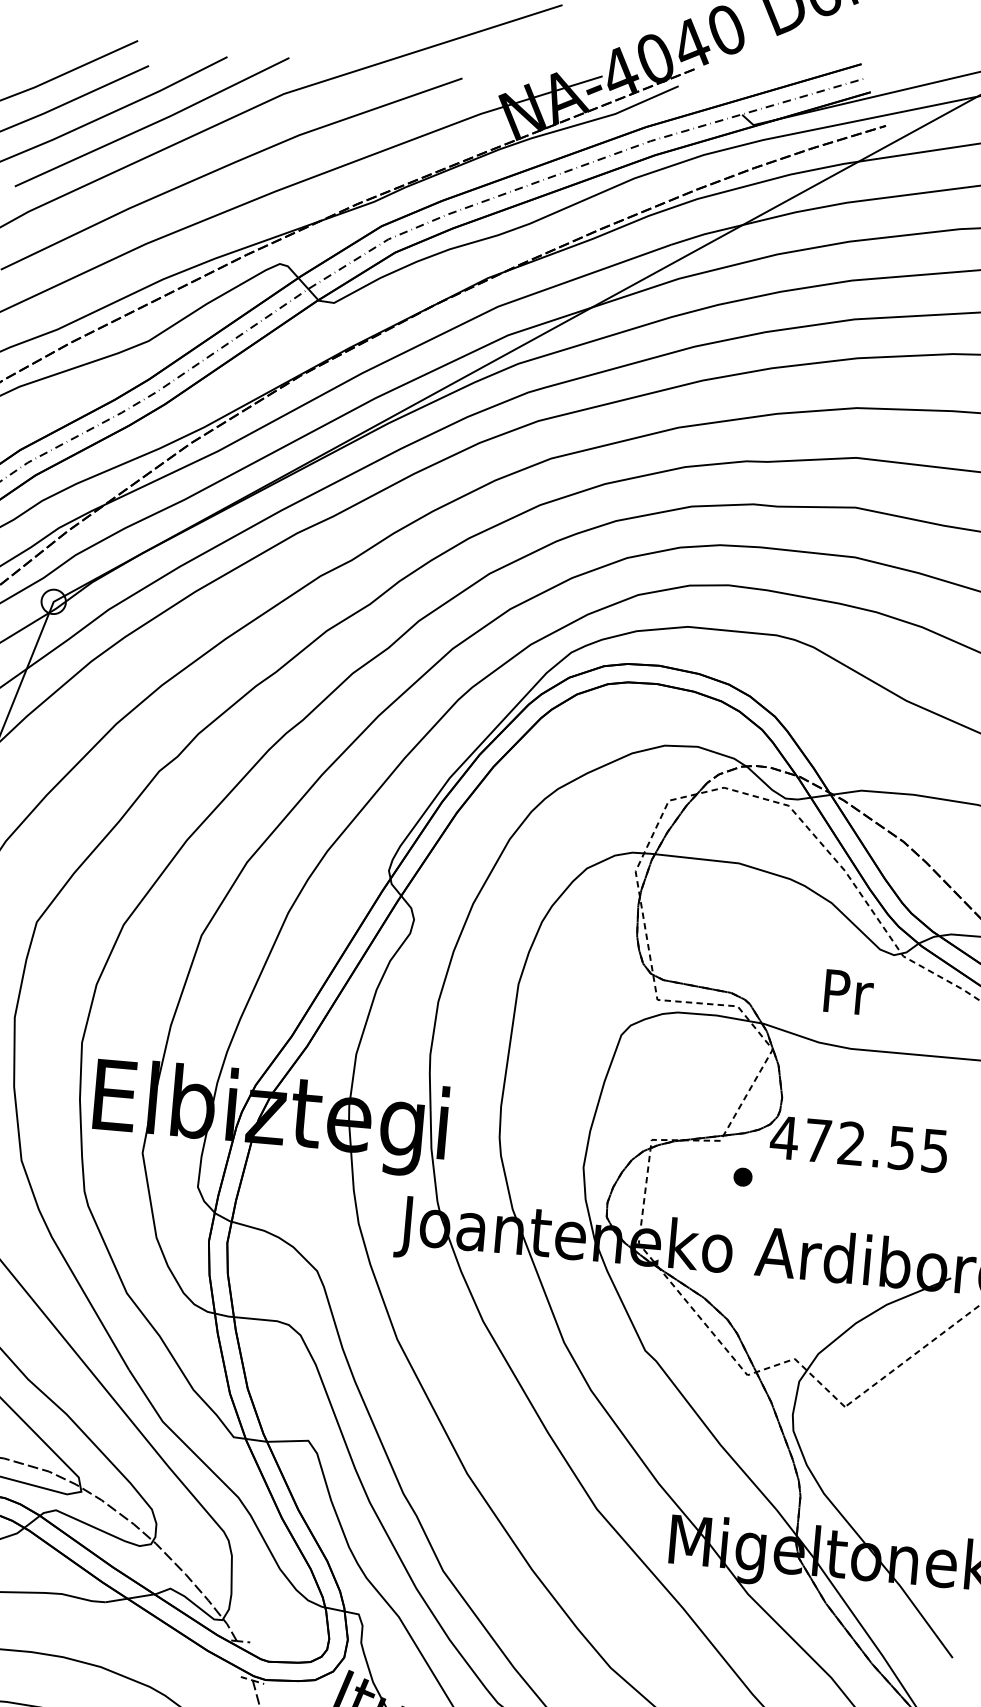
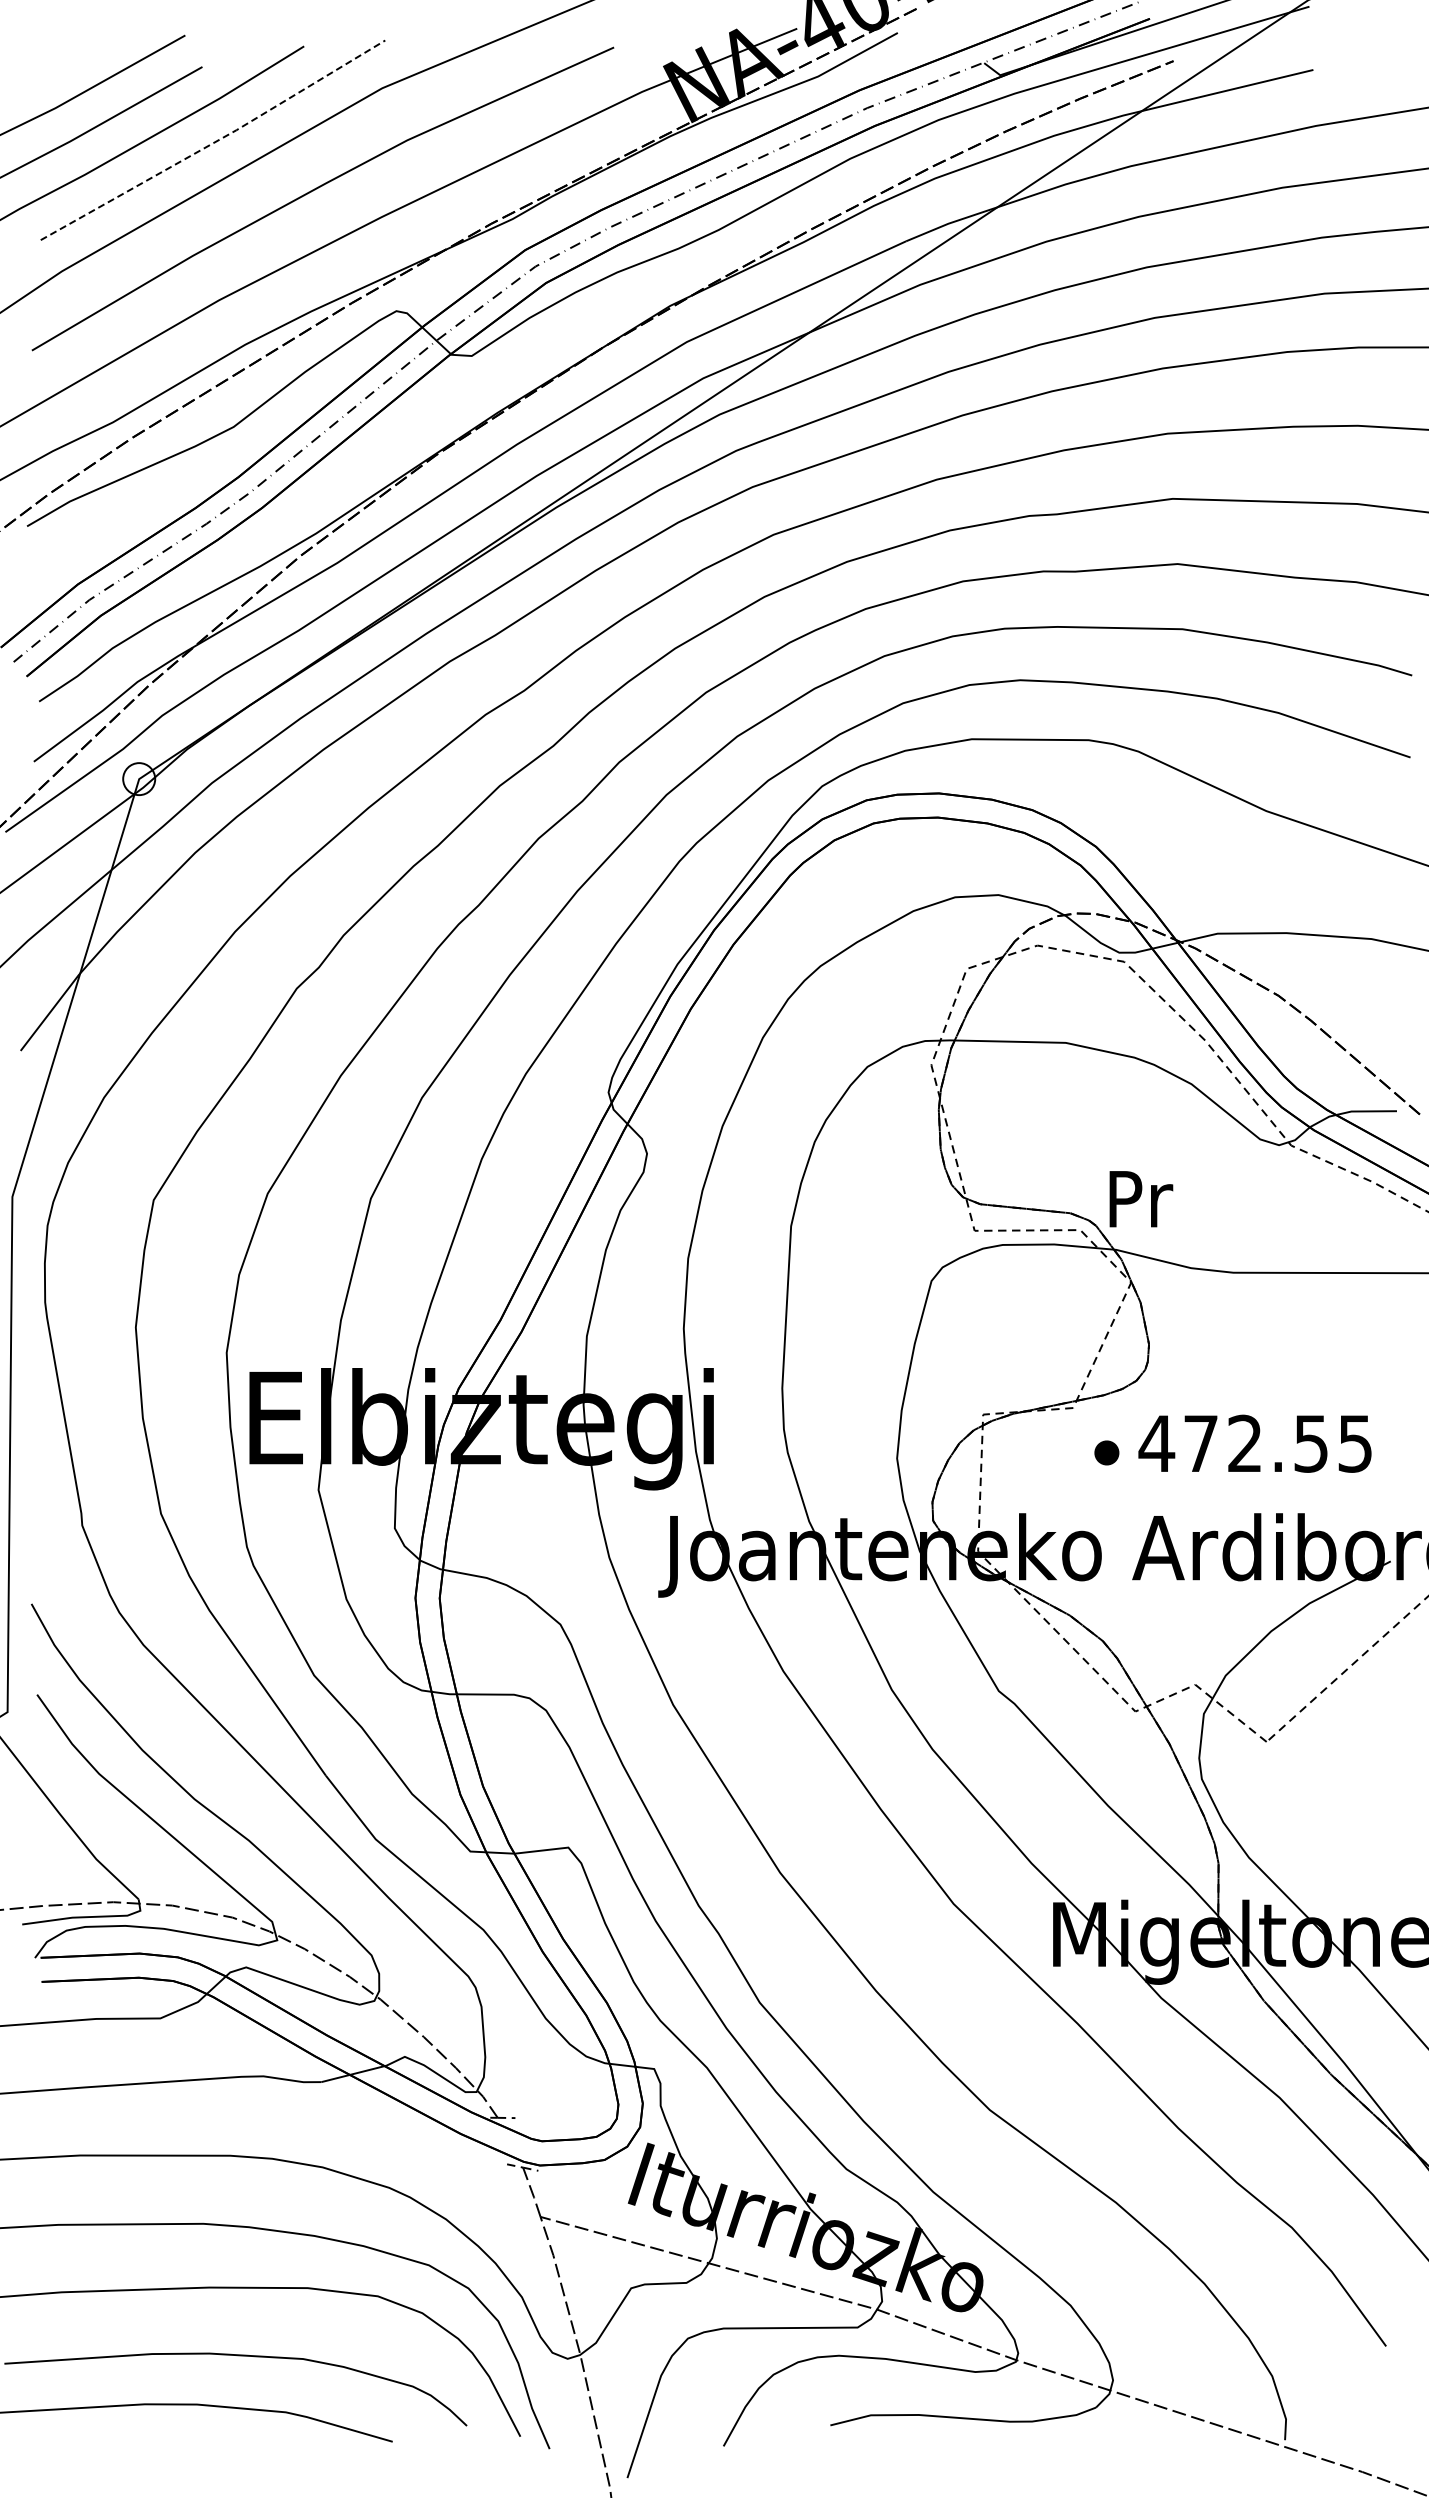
line: (153, 123) -> (214, 142), solid -> dashed
text: (849, 992) -> (1141, 1199), moved
text: (858, 1144) -> (1254, 1443), moved

